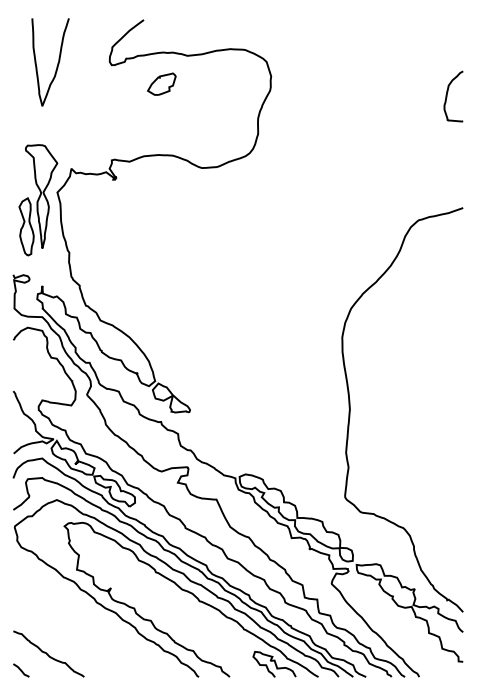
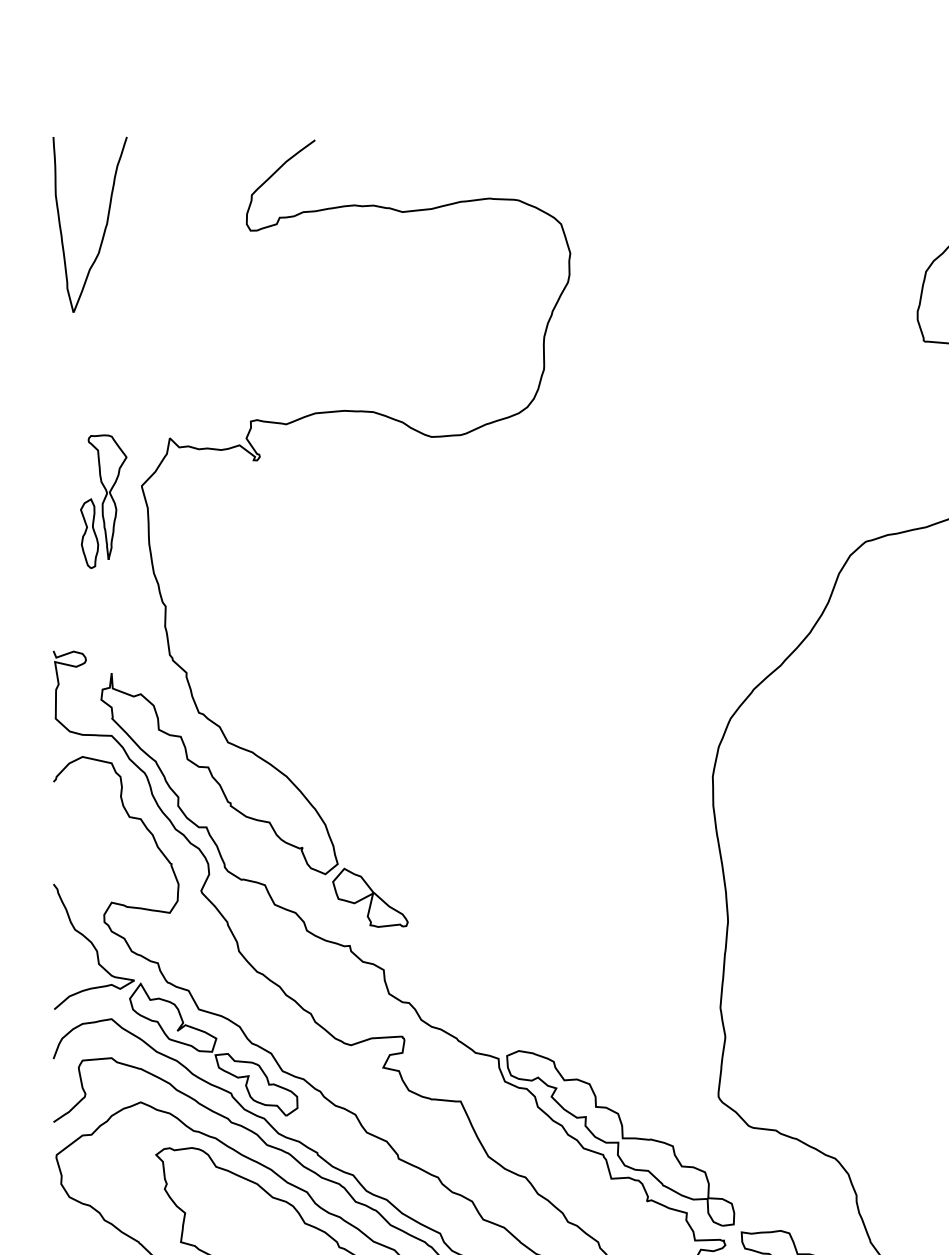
curve: (57, 62) -> (103, 225), moved
part: (161, 83) -> (350, 267), removed
part: (38, 200) -> (103, 501), size x0.6

